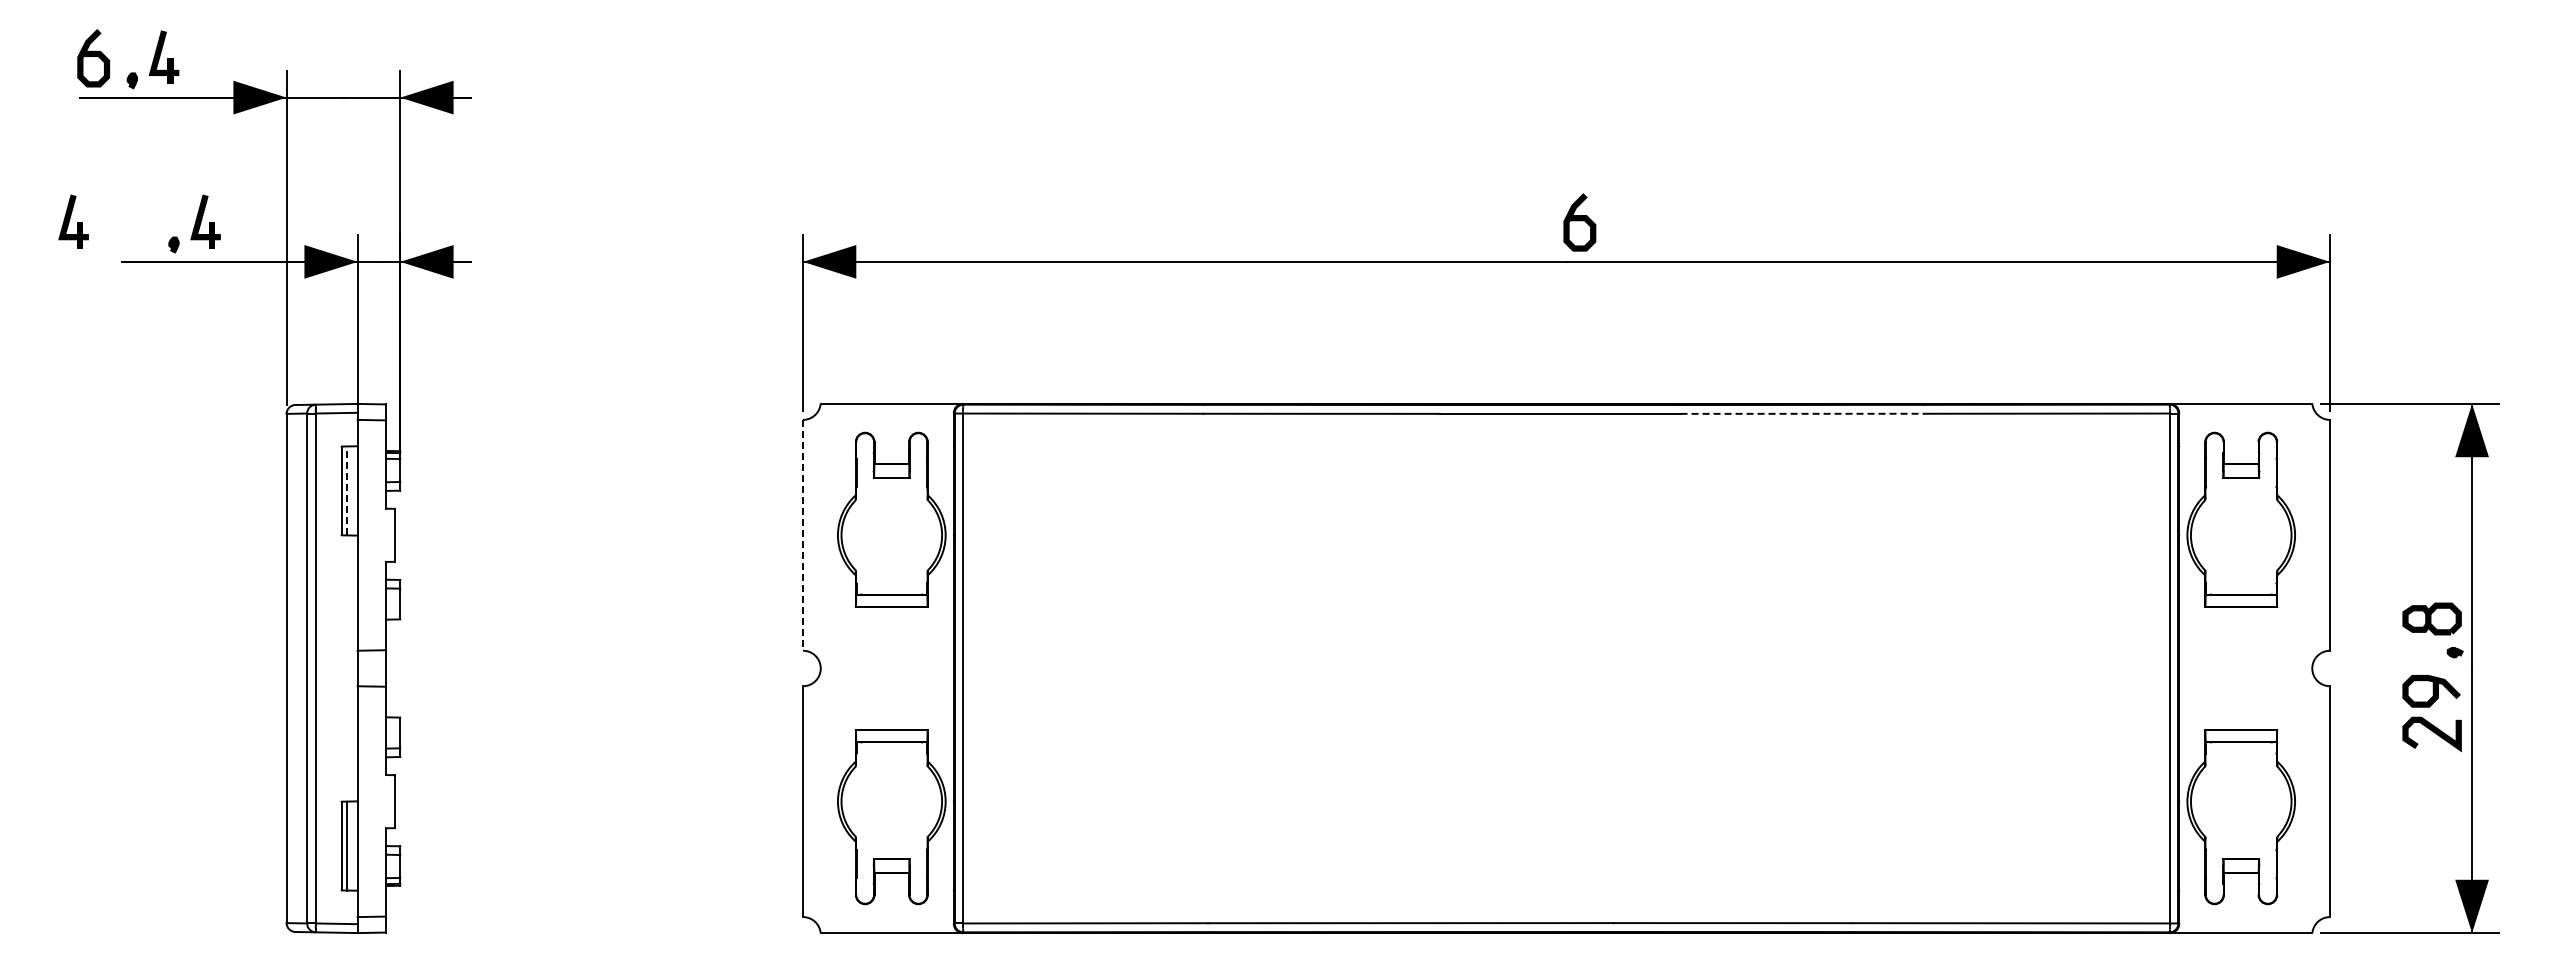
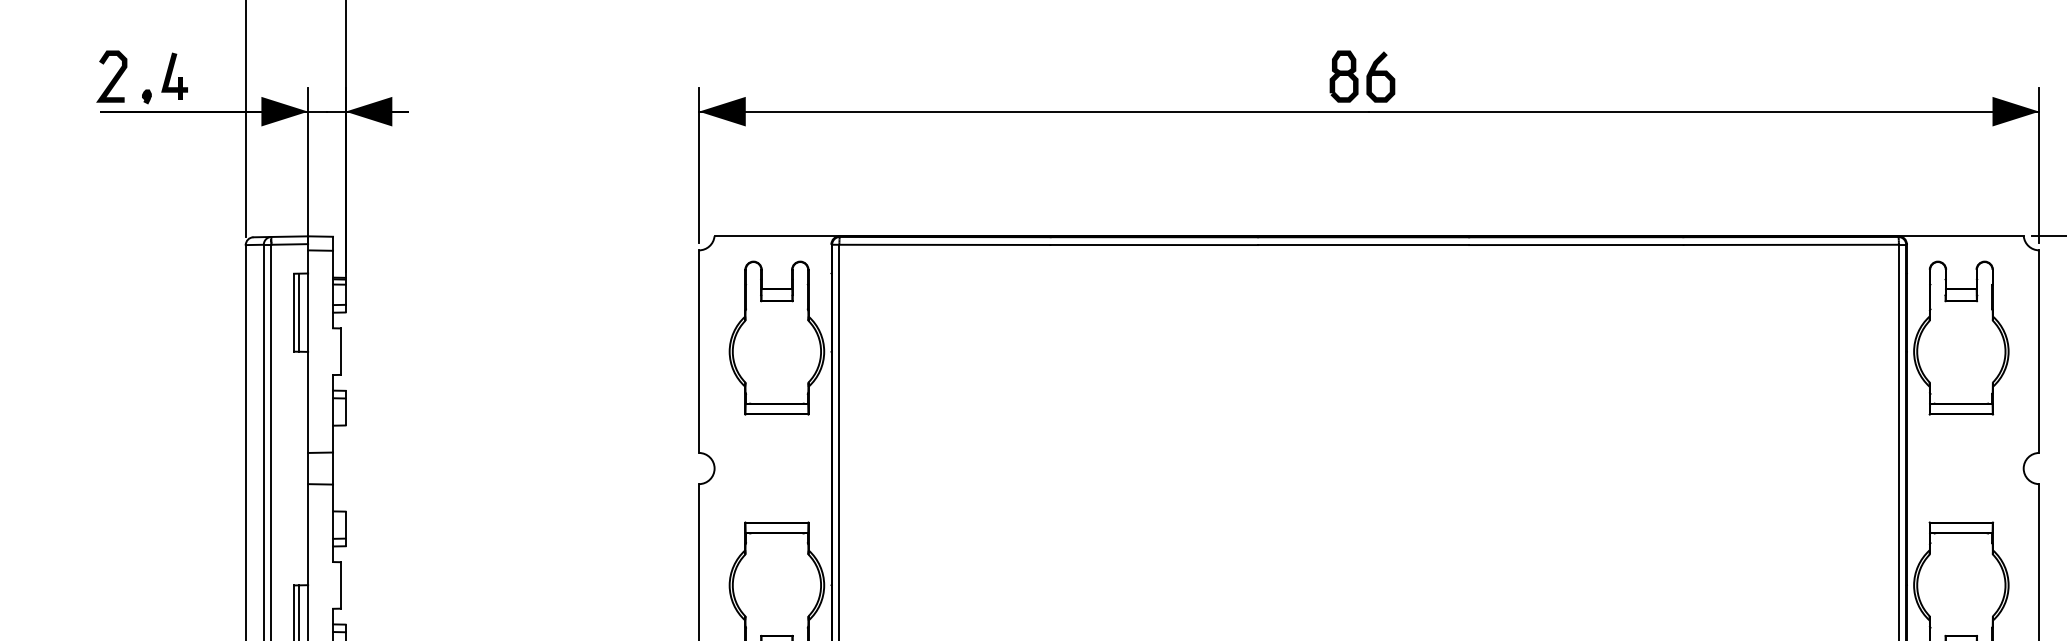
part: (73, 221) -> (58, 76), removed
part: (1537, 221) -> (1343, 76), added
curve: (135, 223) -> (113, 77), added
line: (1803, 413) -> (1577, 244), dashed -> solid
line: (346, 490) -> (298, 312), dashed -> solid
line: (803, 535) -> (699, 351), dashed -> solid

